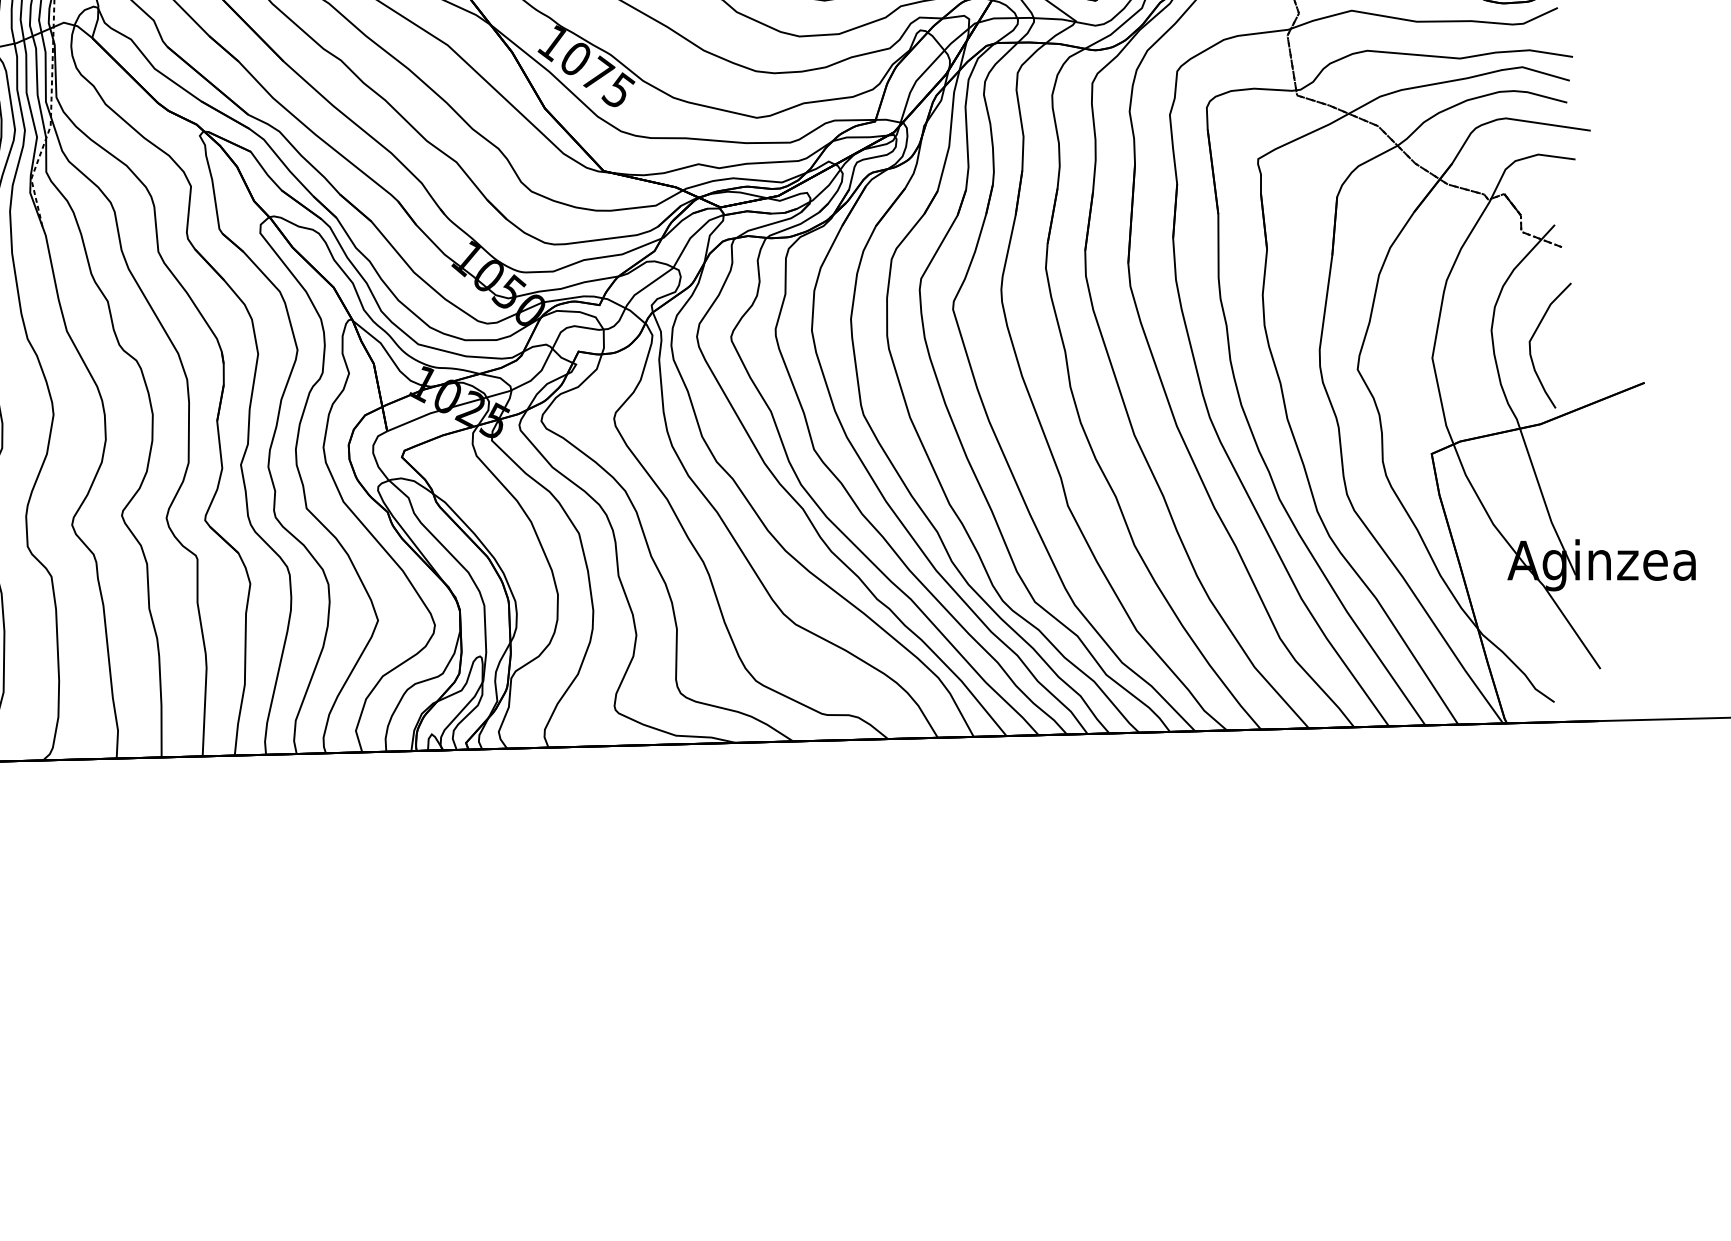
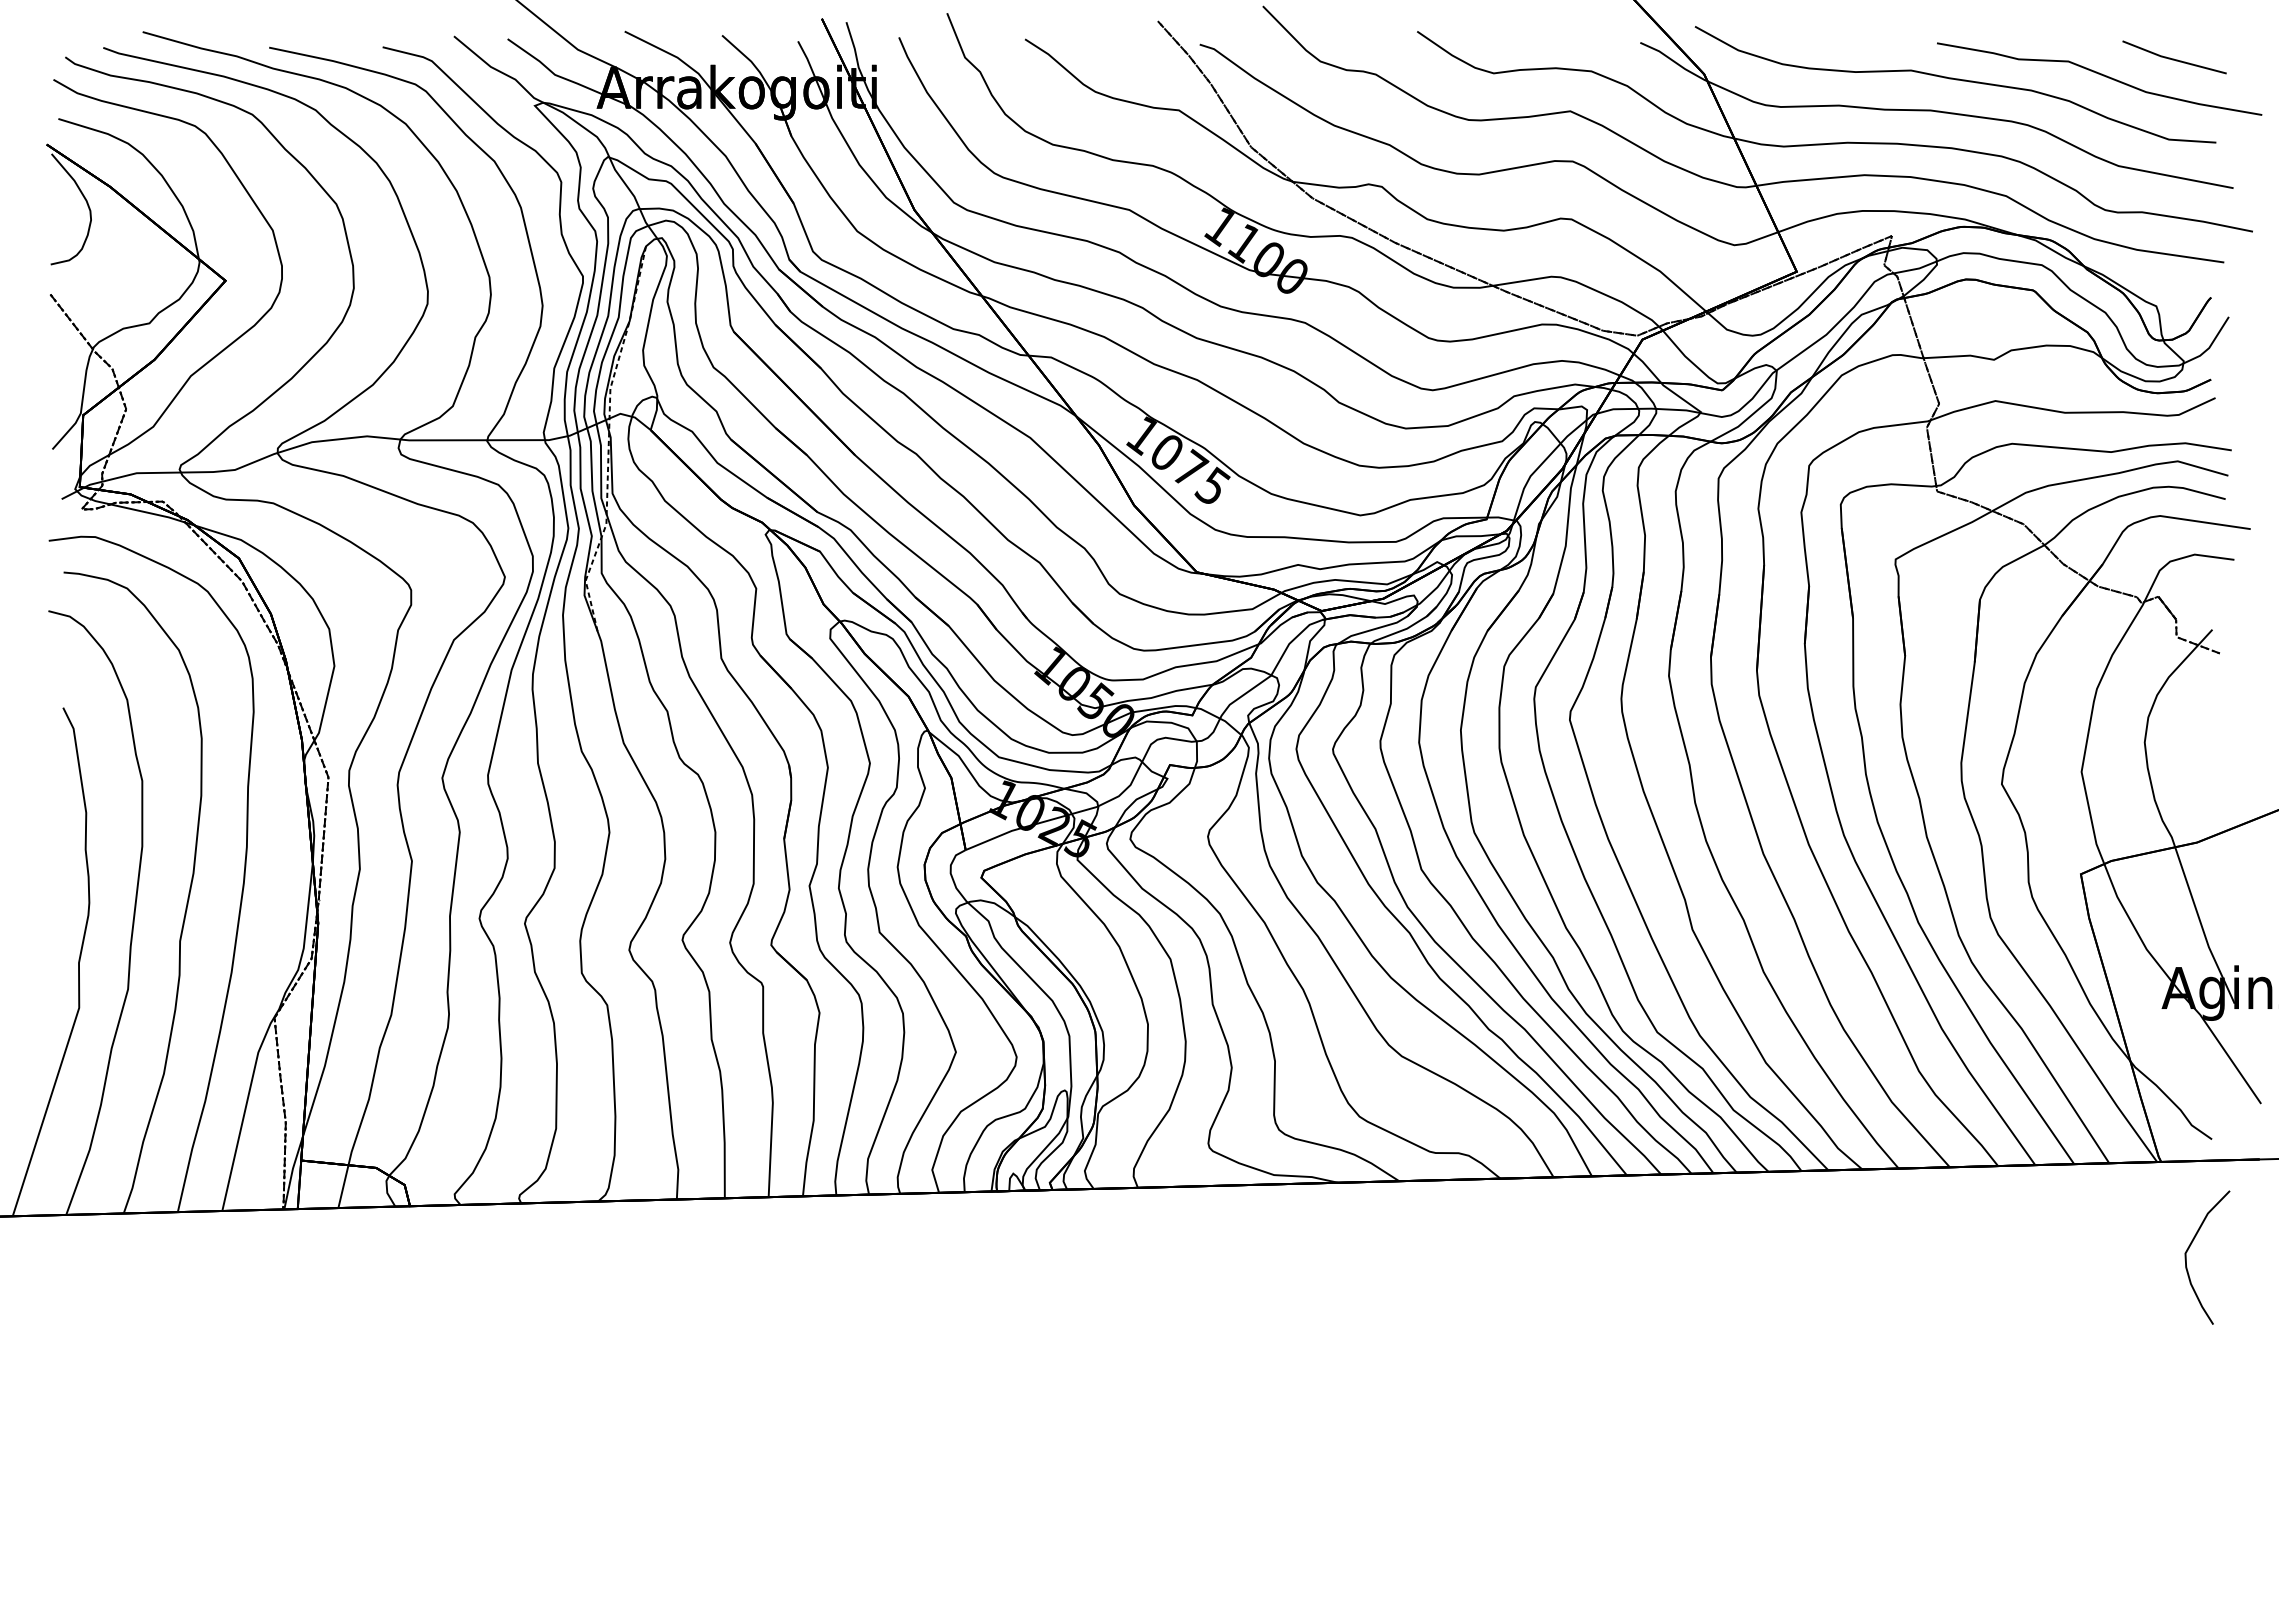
curve: (1533, 337) -> (2189, 1248), moved

